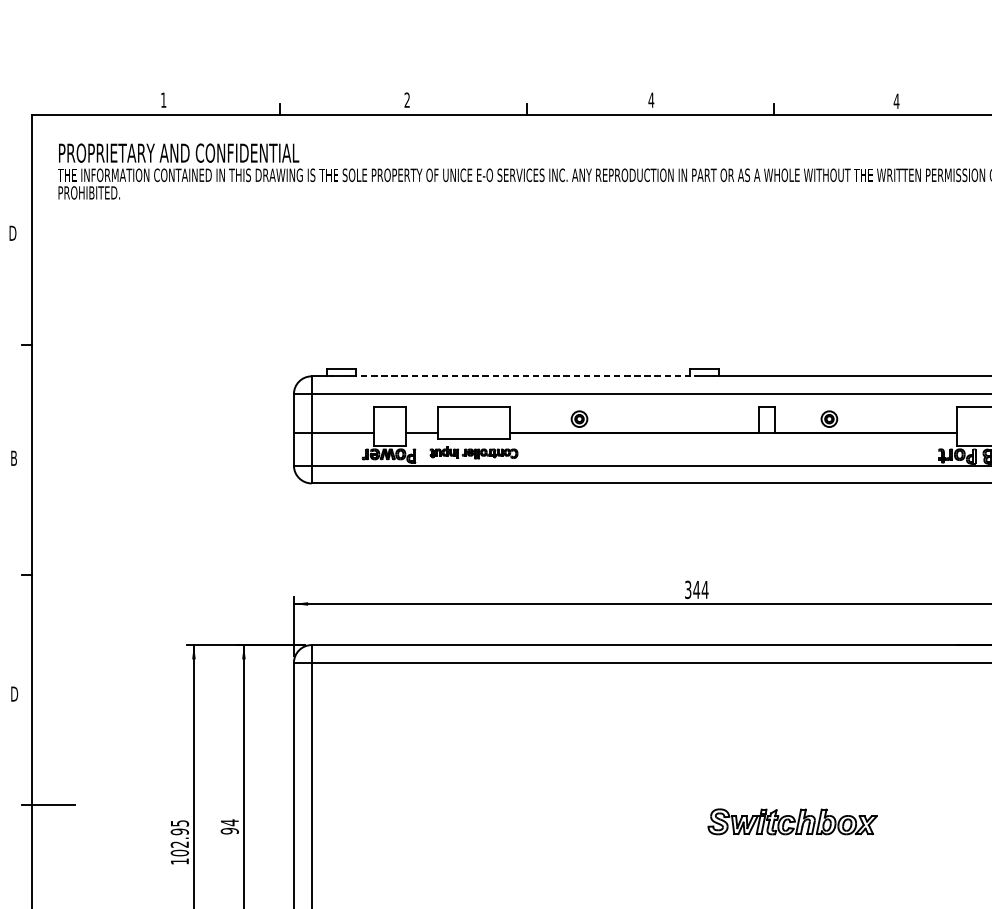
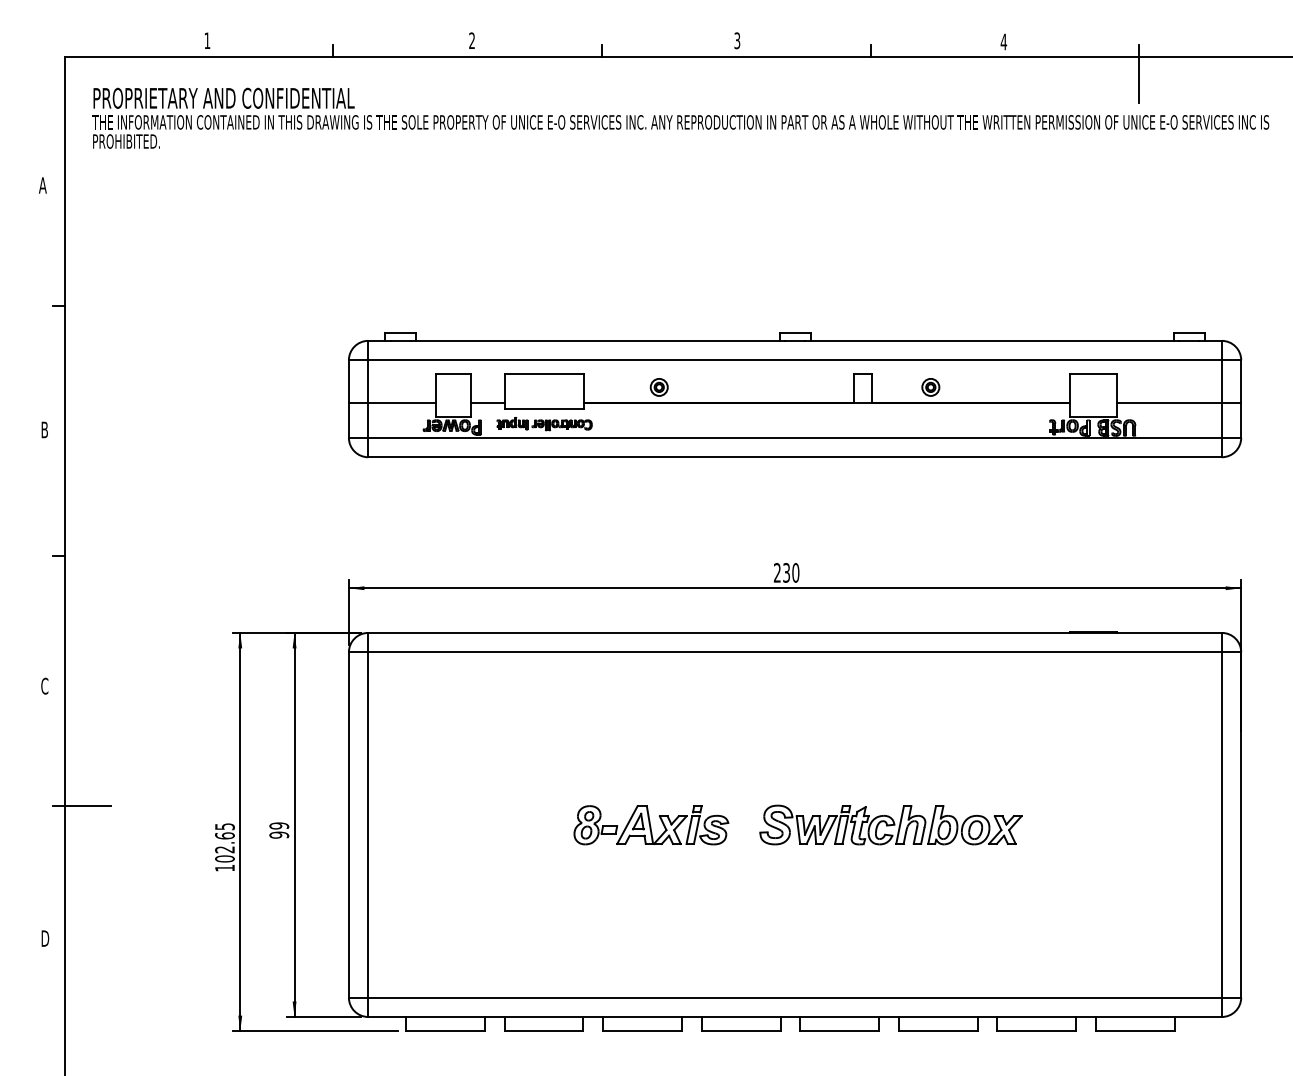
text: (651, 99) -> (737, 40), 4 -> 3
text: (12, 233) -> (43, 185), D -> A
line: (523, 375) -> (598, 340), dashed -> solid
text: (696, 589) -> (786, 572), 344 -> 230
text: (14, 693) -> (45, 685), D -> C
part: (792, 821) -> (890, 824), size x1.43
text: (230, 822) -> (279, 825), 94 -> 99
part: (572, 822) -> (651, 825), added
text: (179, 831) -> (224, 835), 102.95 -> 102.65

